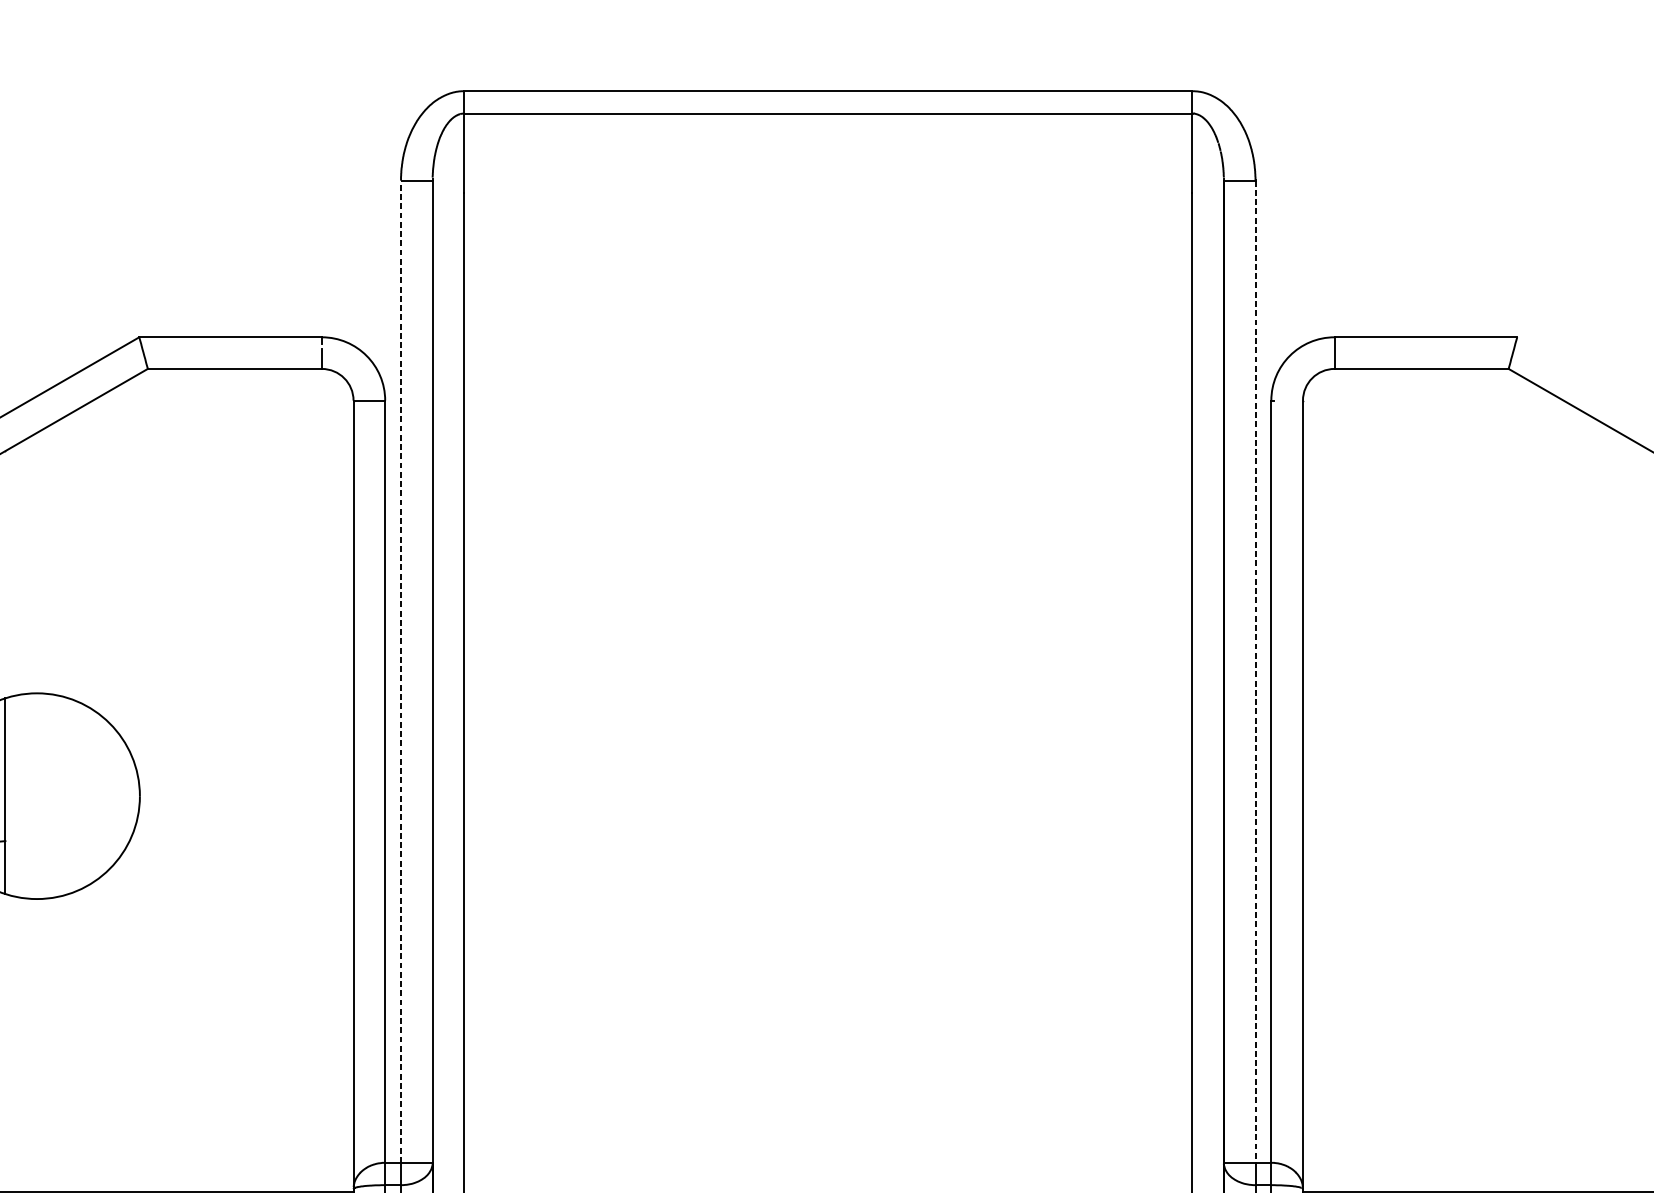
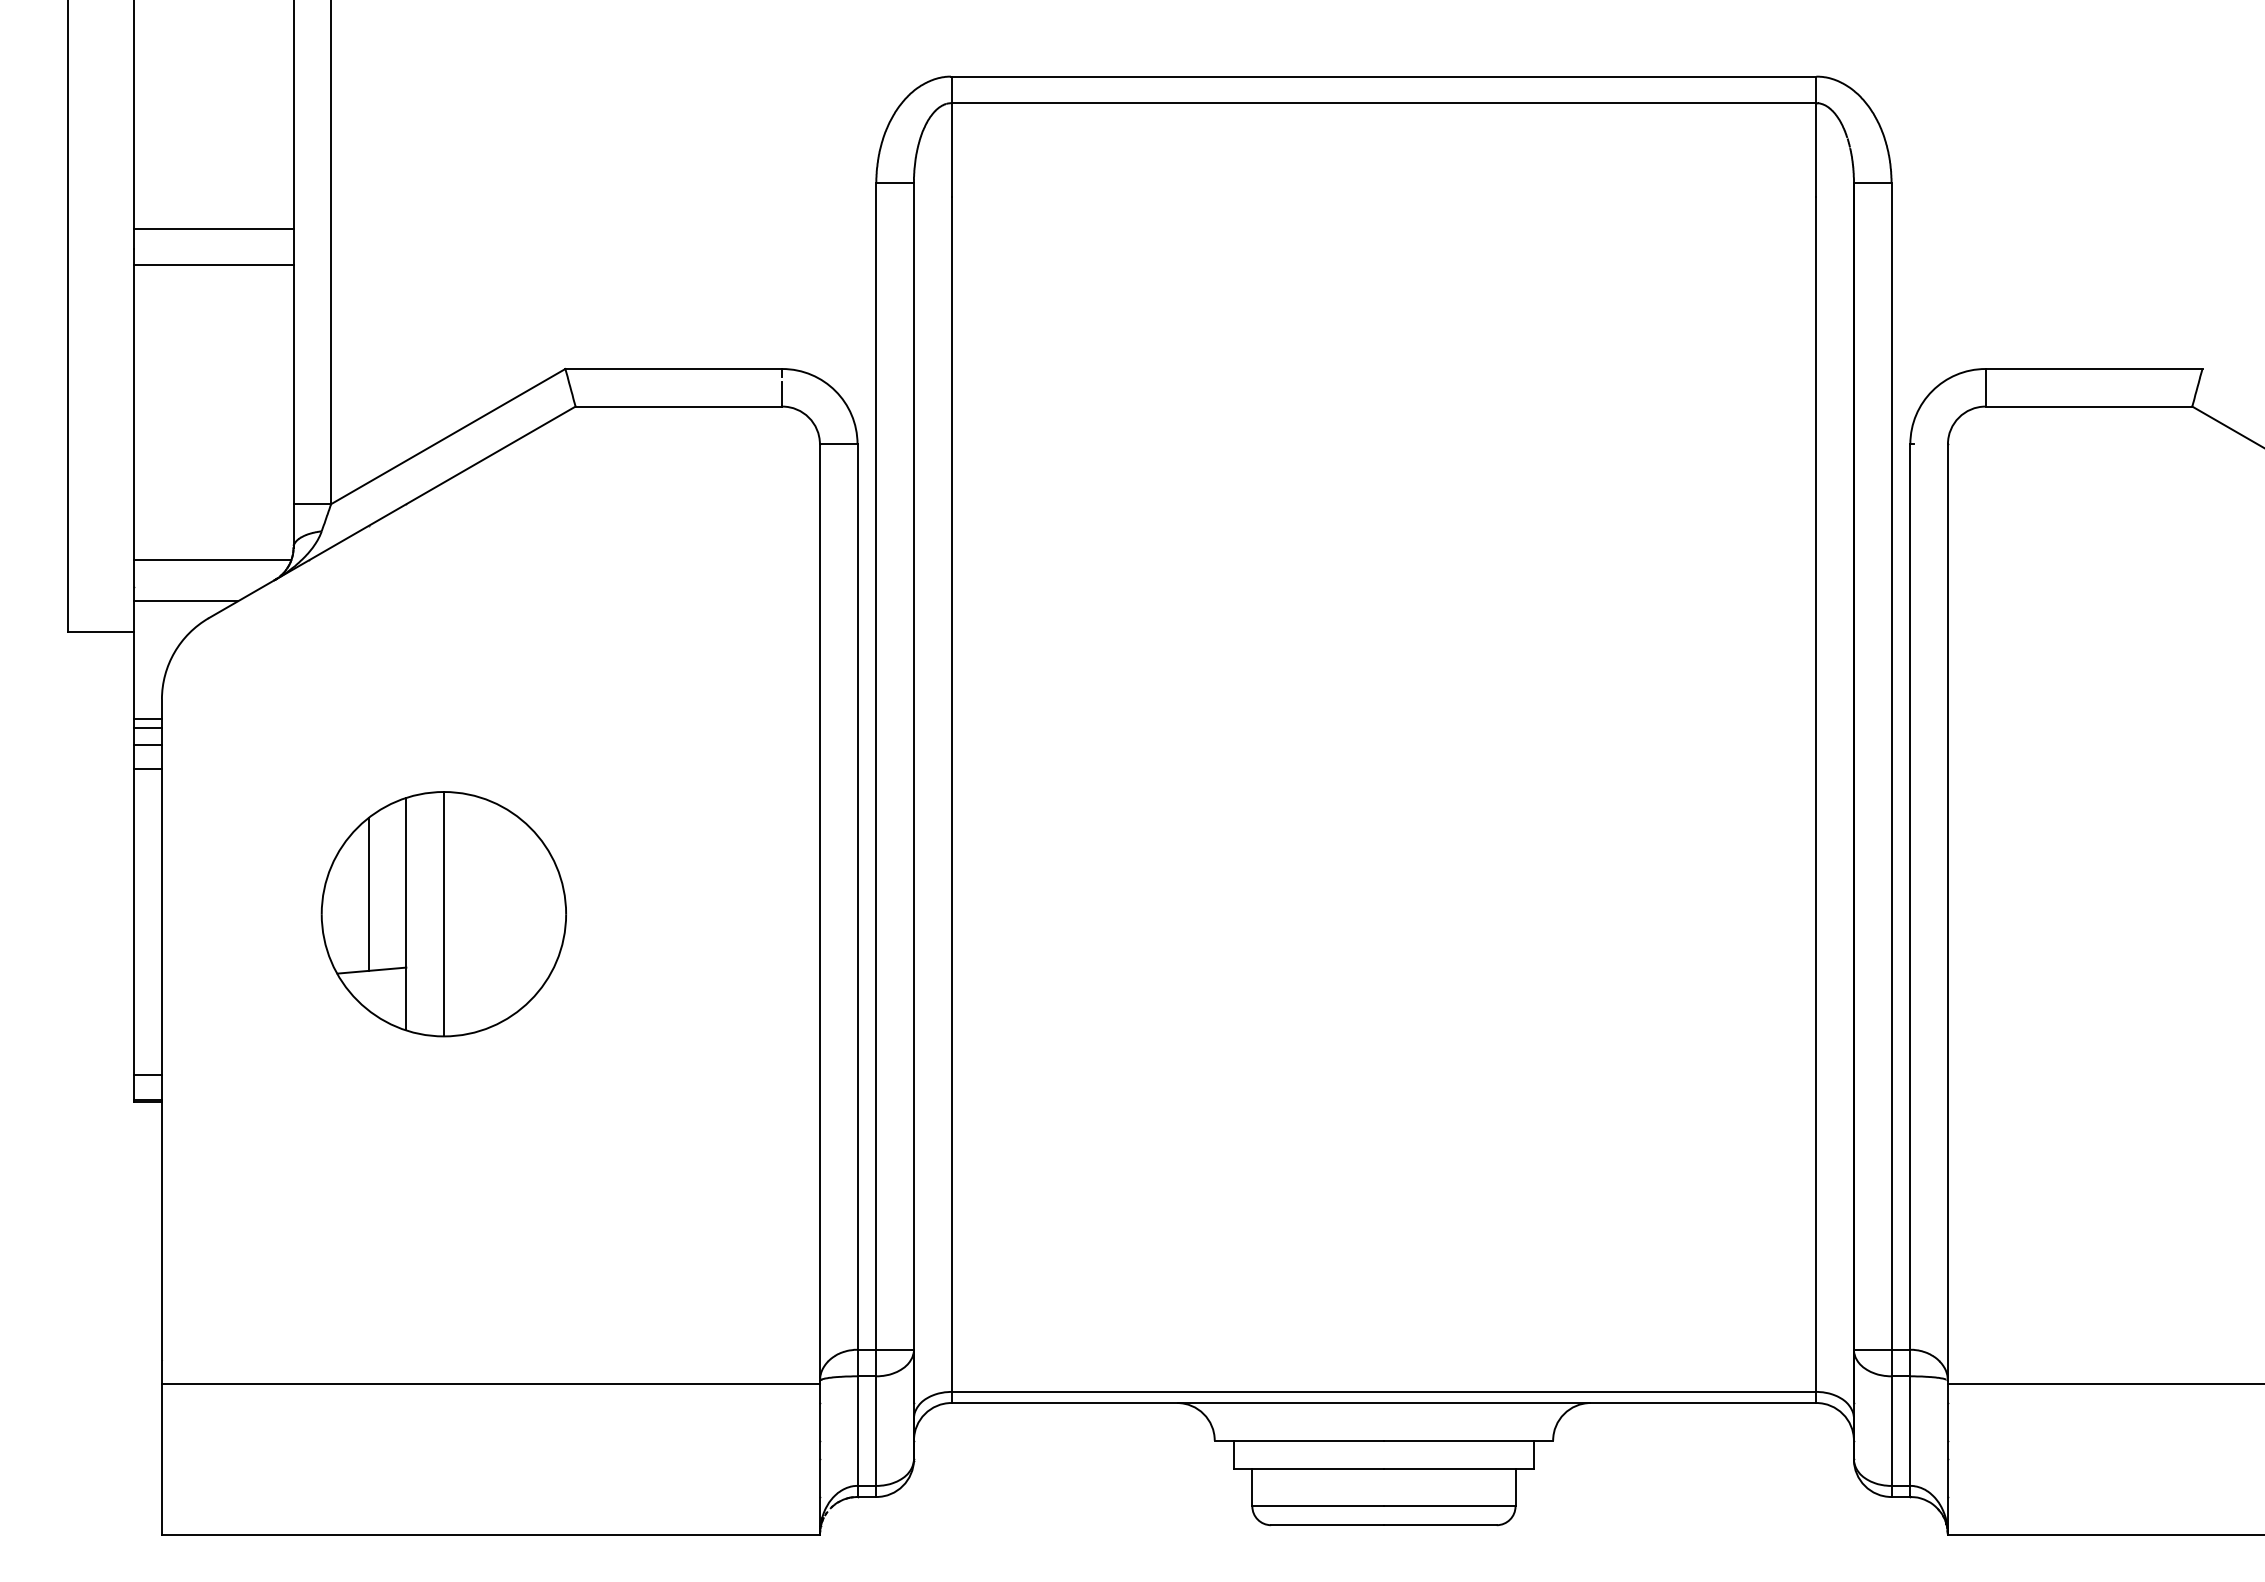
line: (401, 671) -> (876, 765), dashed -> solid
line: (1255, 671) -> (1891, 766), dashed -> solid
line: (36, 796) -> (443, 914), added

